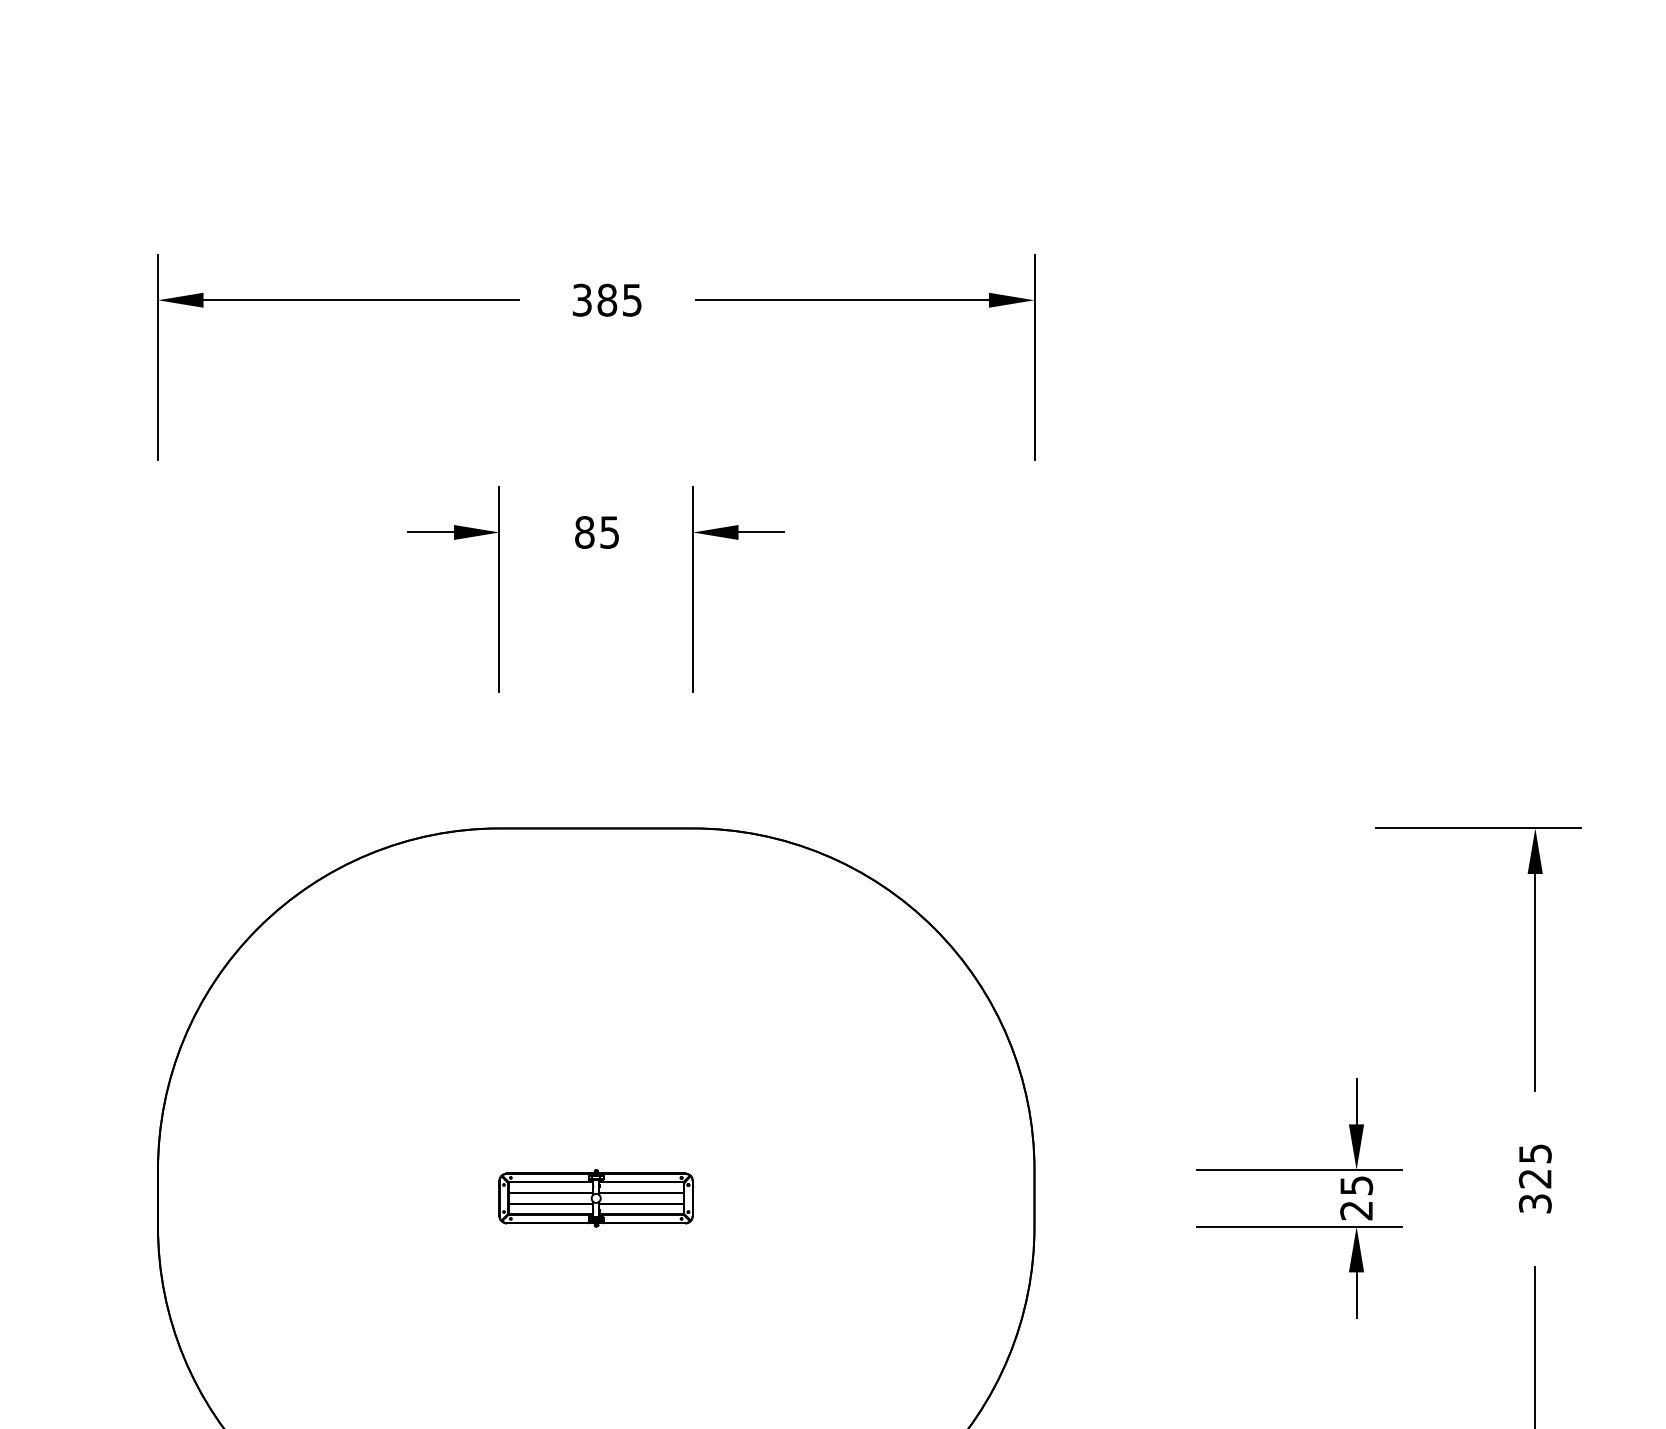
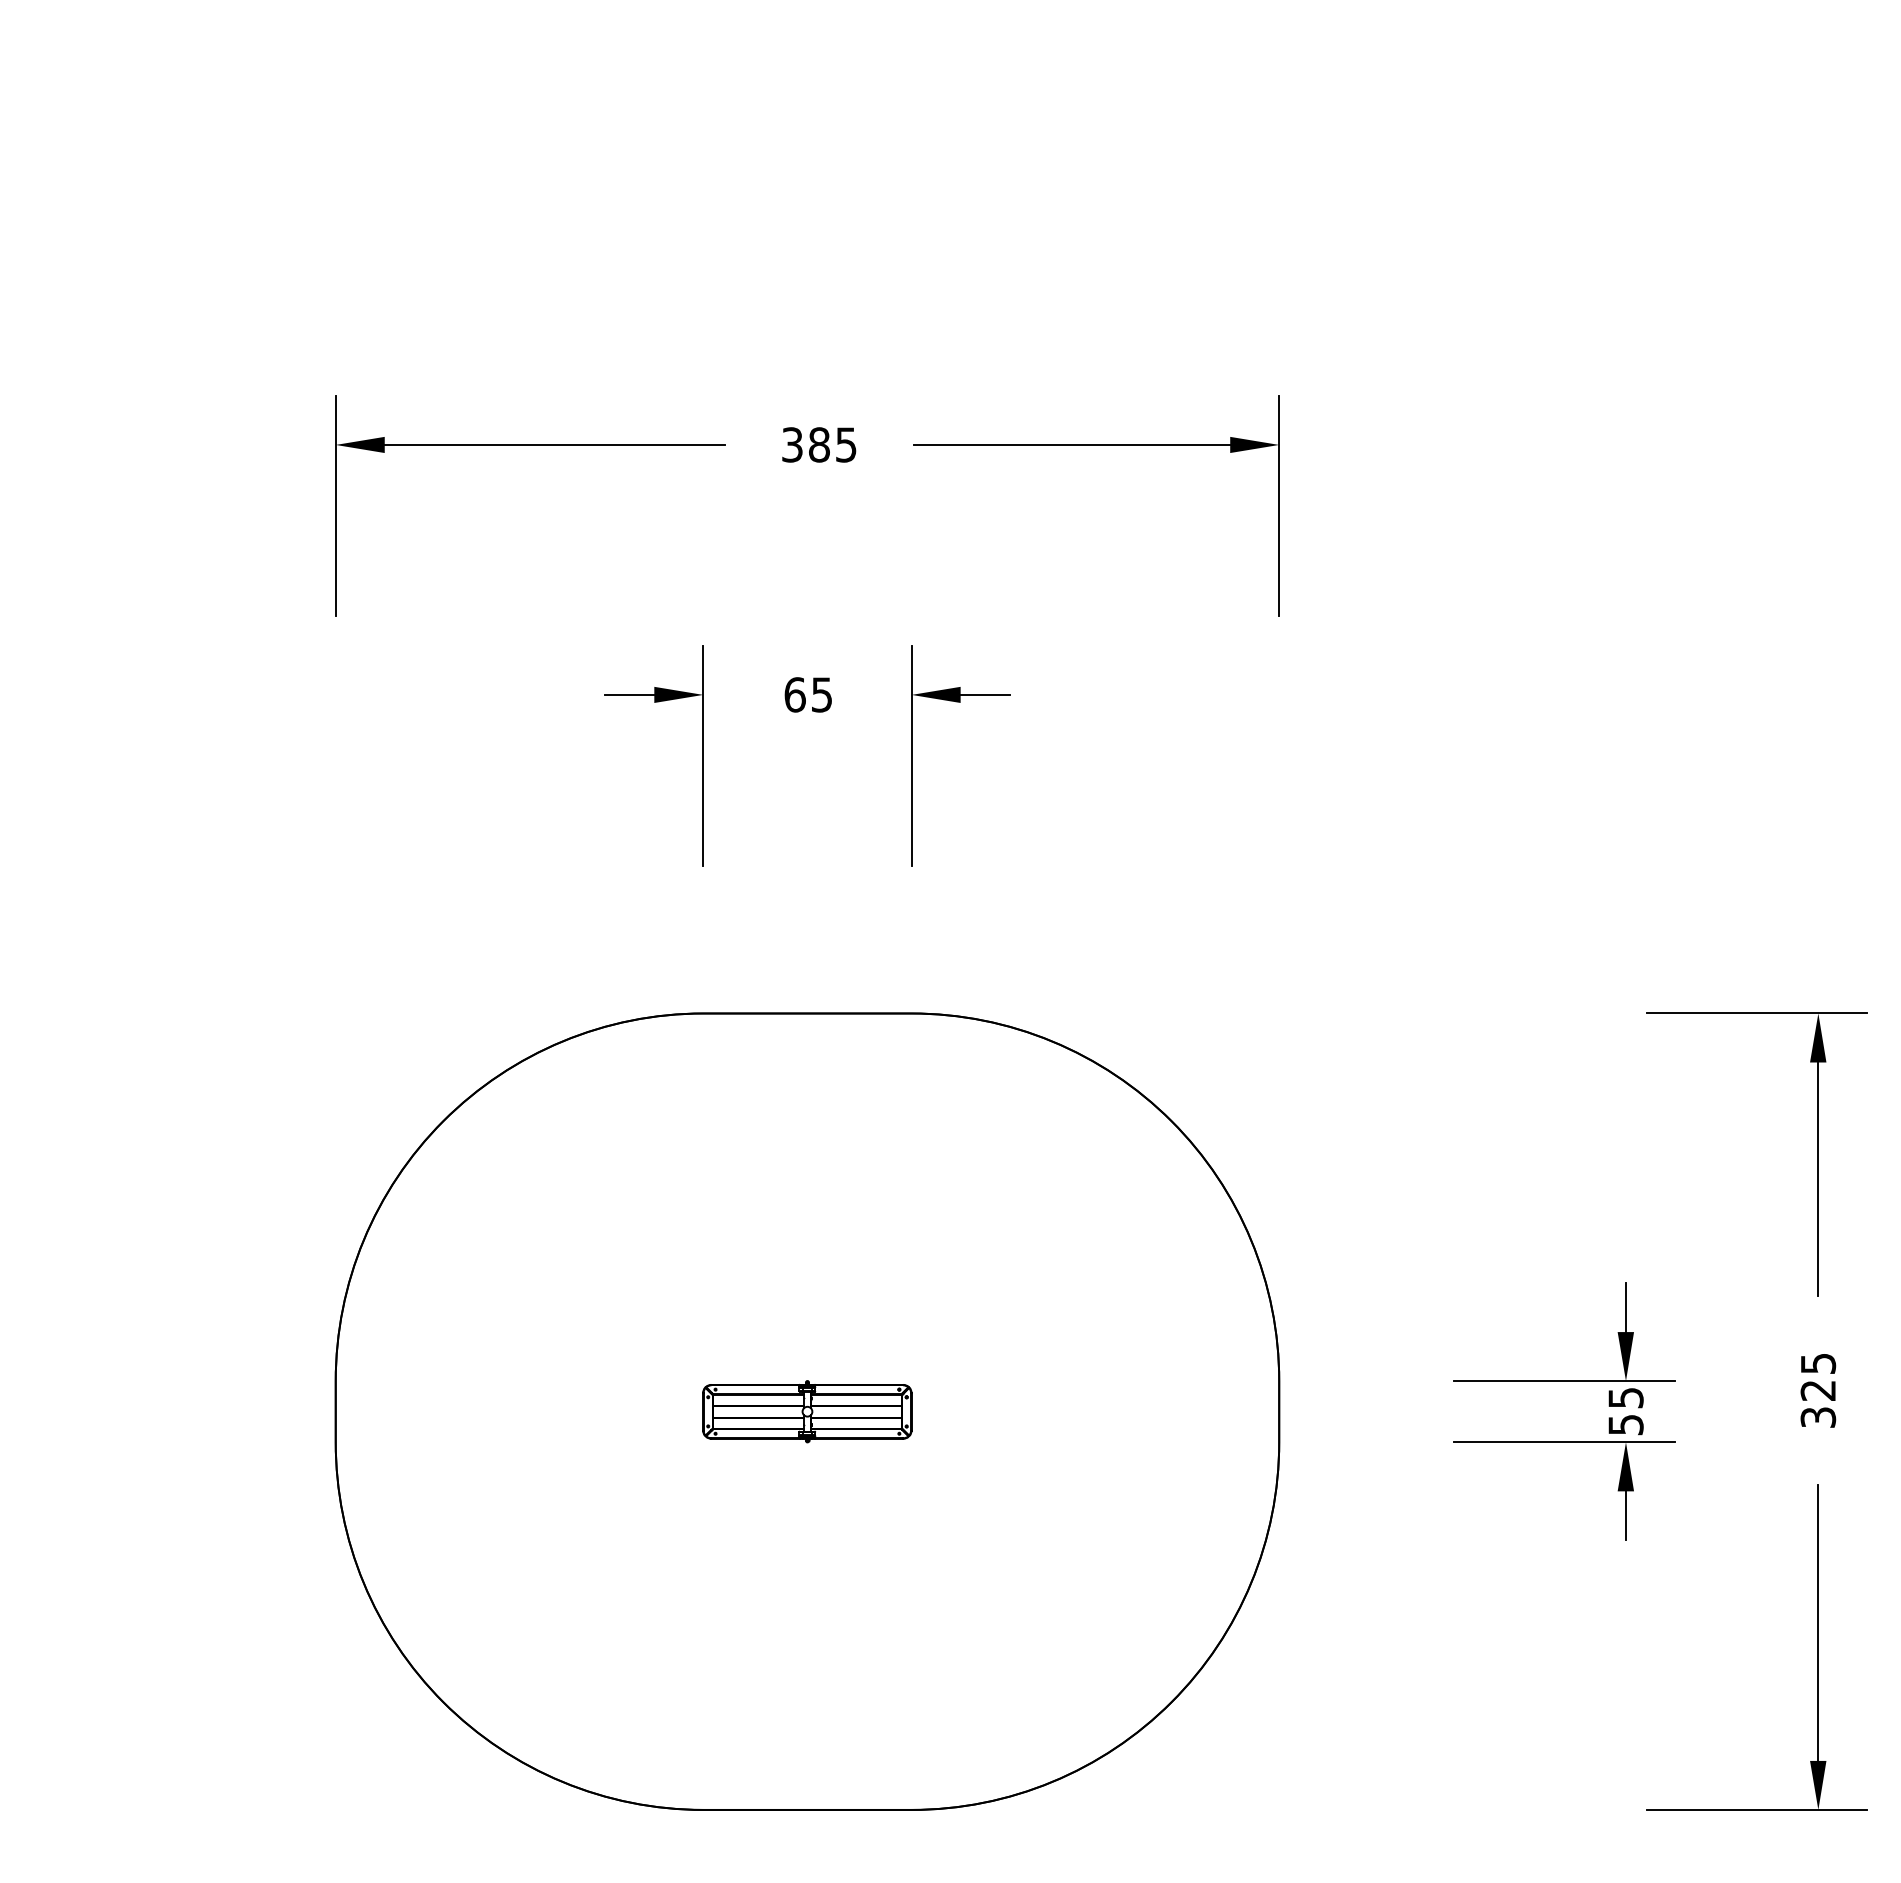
text: (584, 532) -> (794, 694), 85 -> 65
text: (1356, 1211) -> (1625, 1425), 25 -> 55

